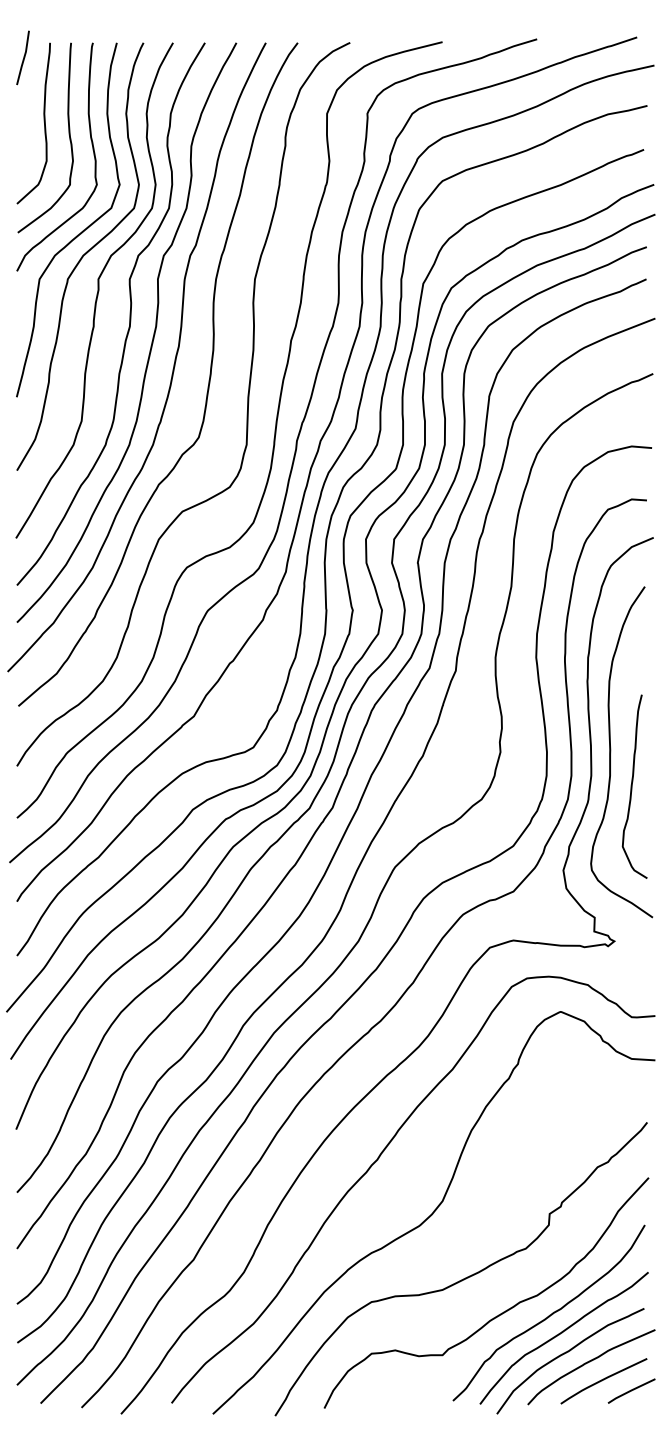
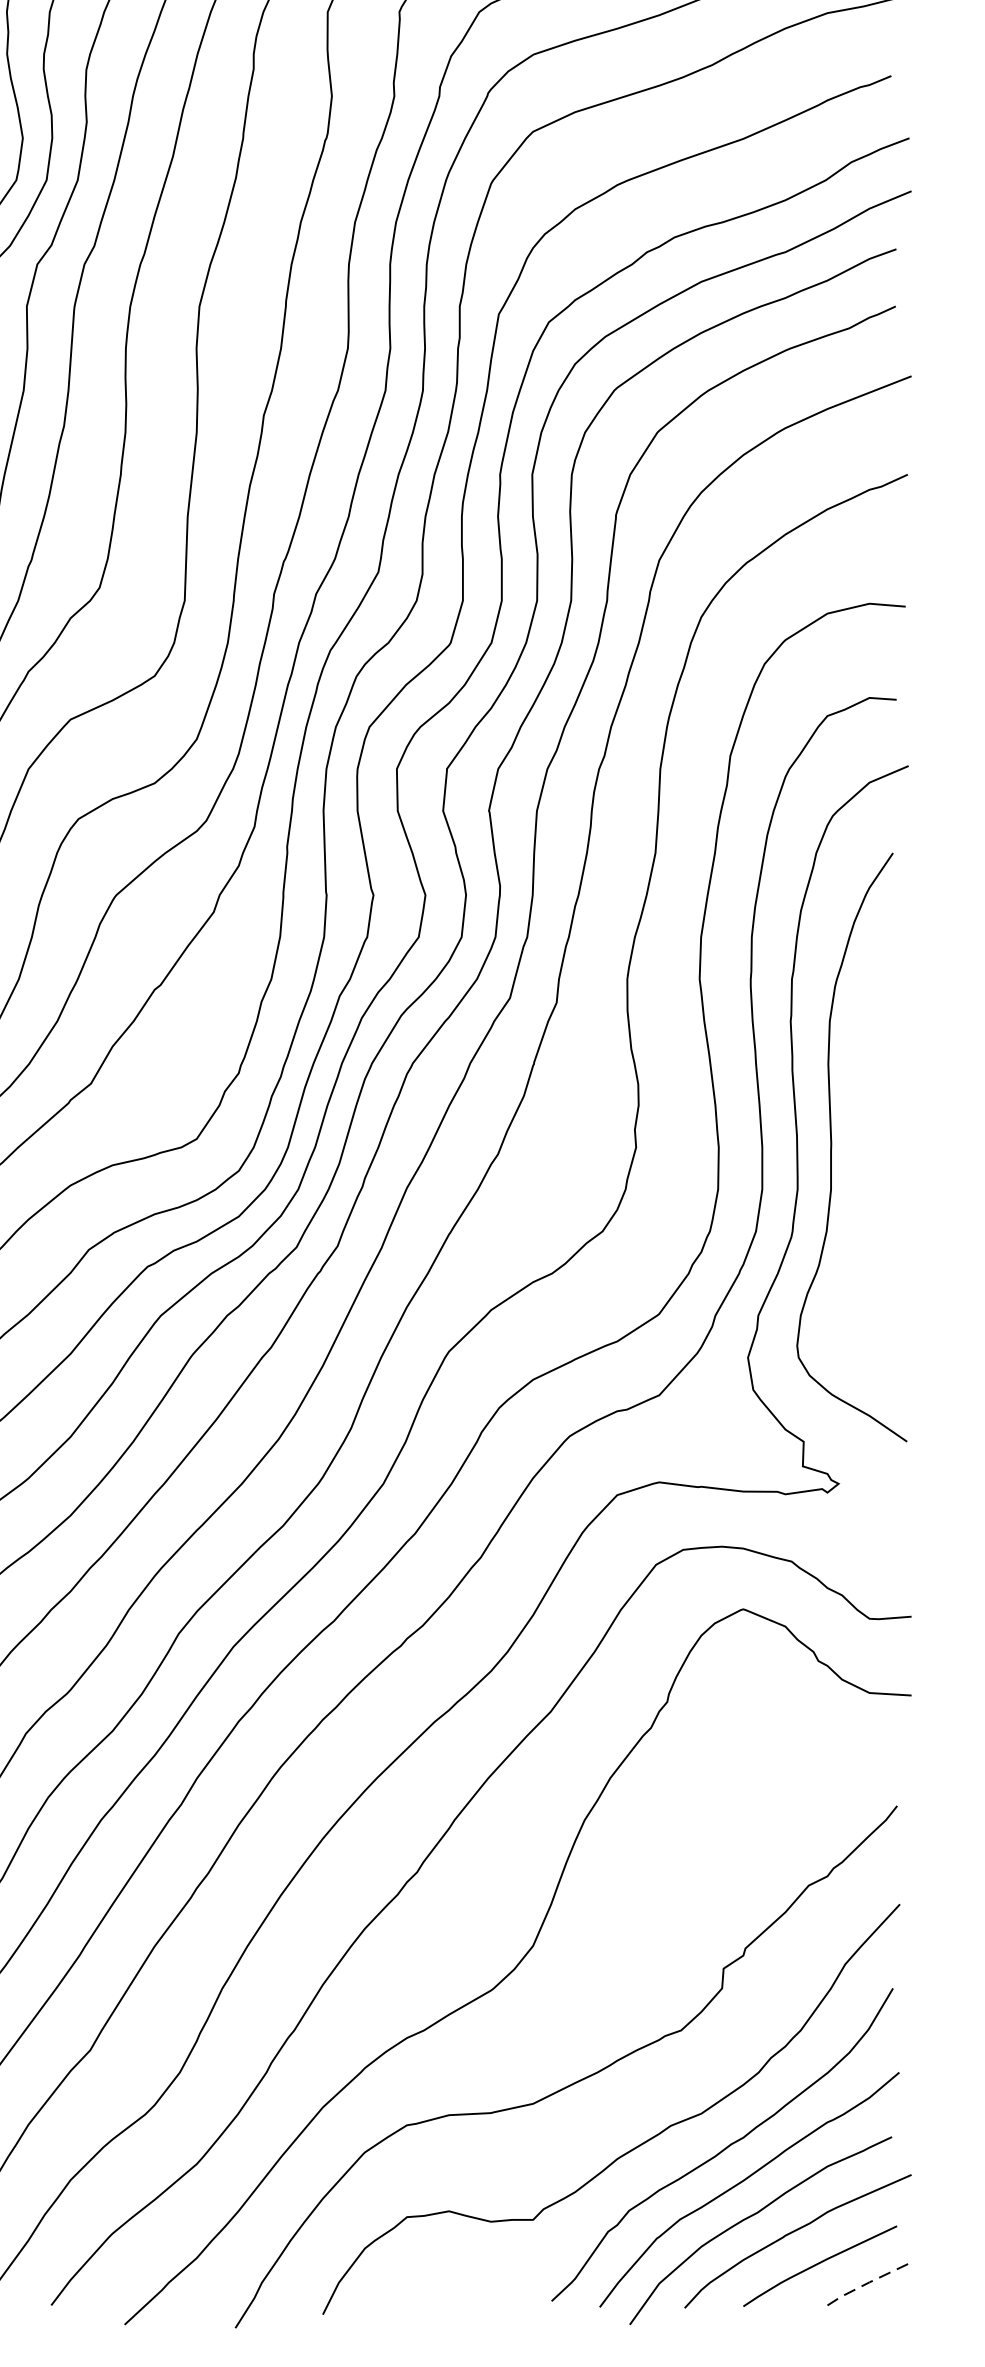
curve: (632, 786) -> (870, 1208), removed
line: (631, 1390) -> (869, 2282), solid -> dashed

